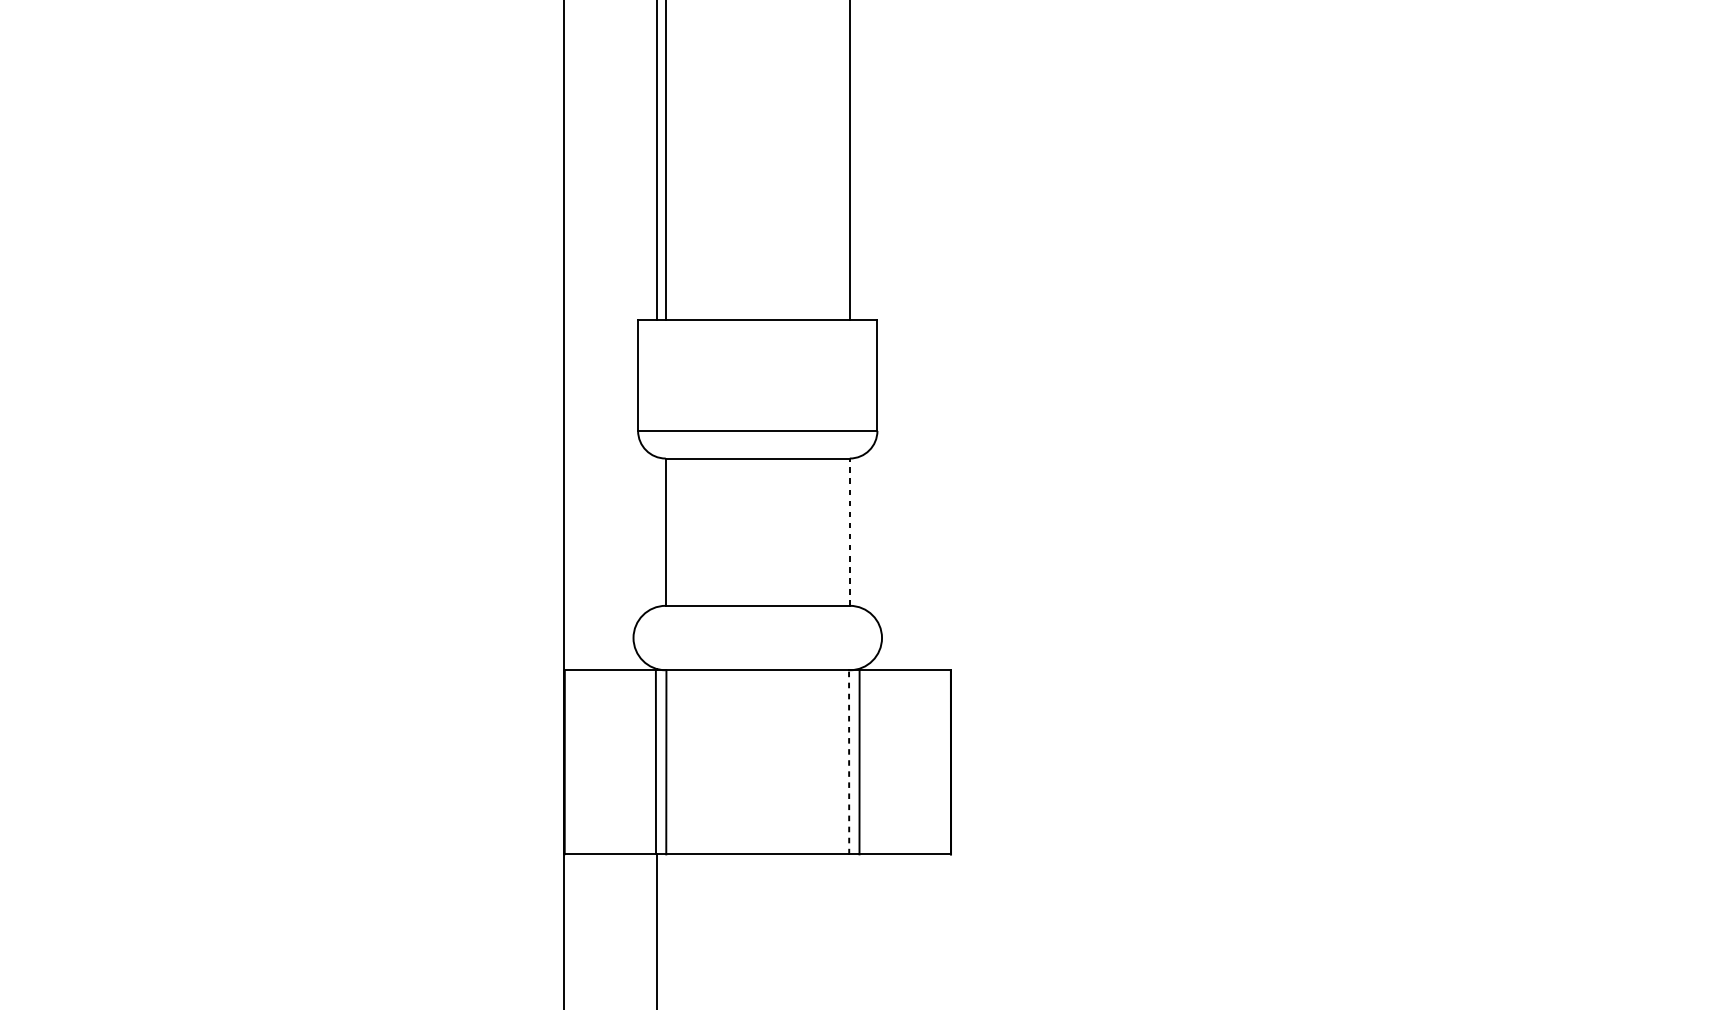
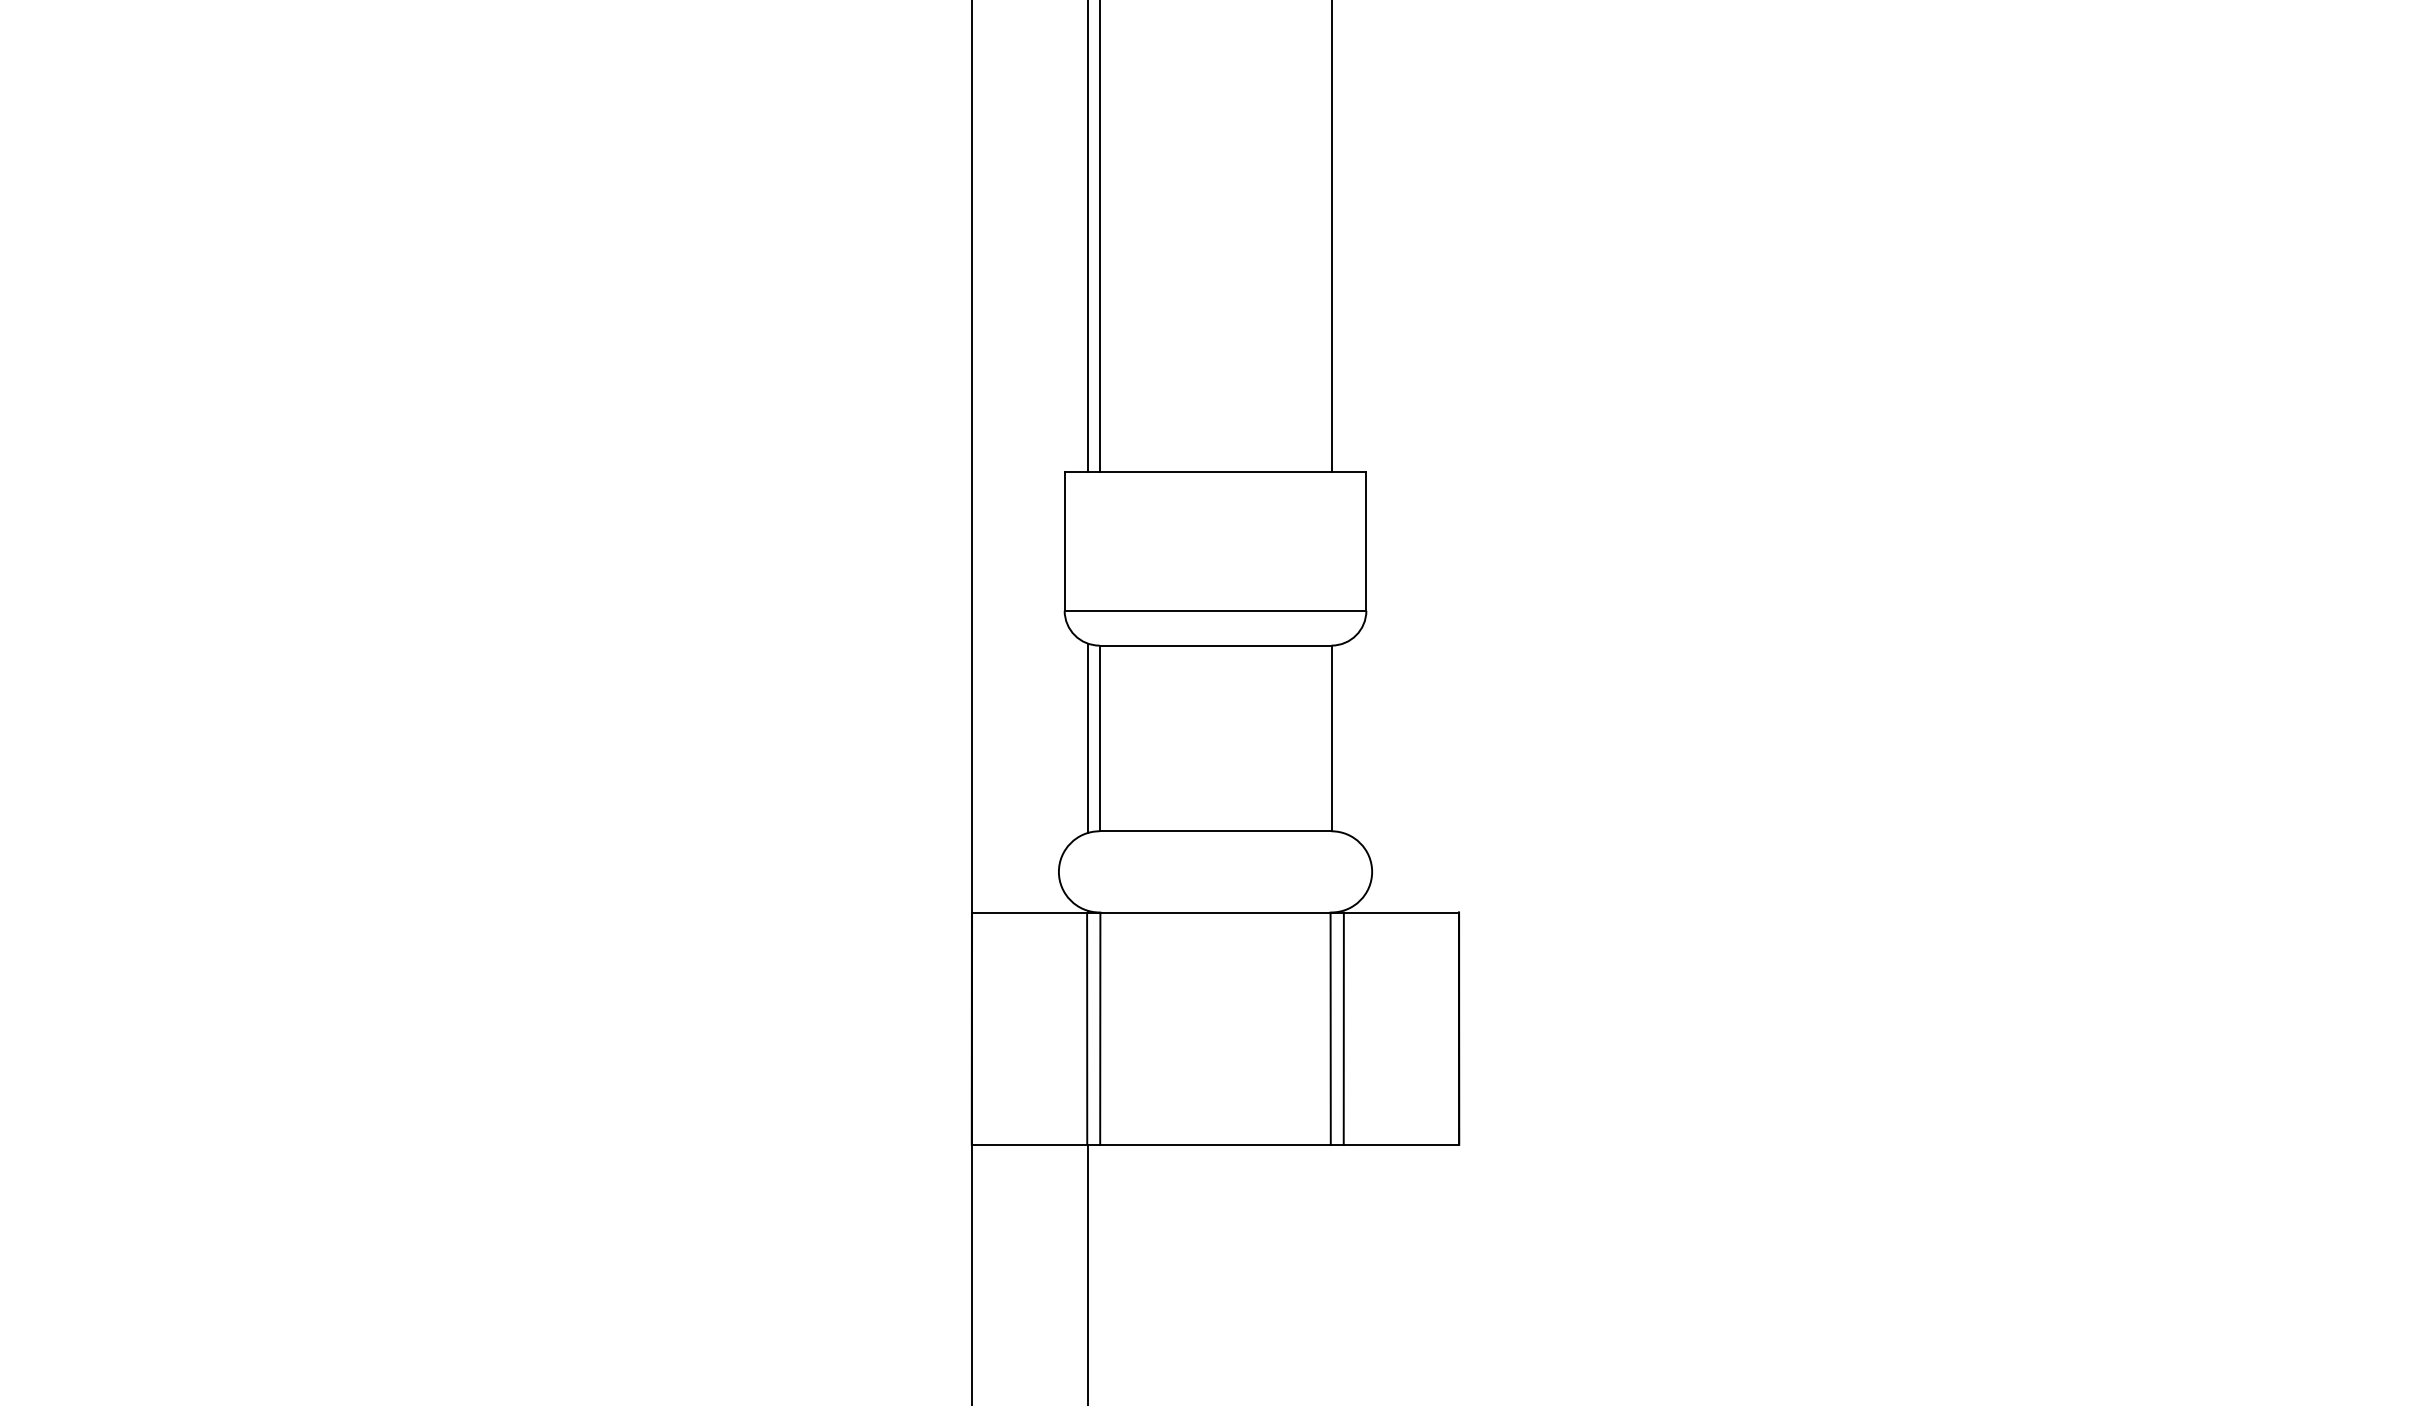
line: (656, 531) -> (1087, 737), added
line: (849, 532) -> (1331, 738), dashed -> solid
line: (848, 762) -> (1330, 1028), dashed -> solid

